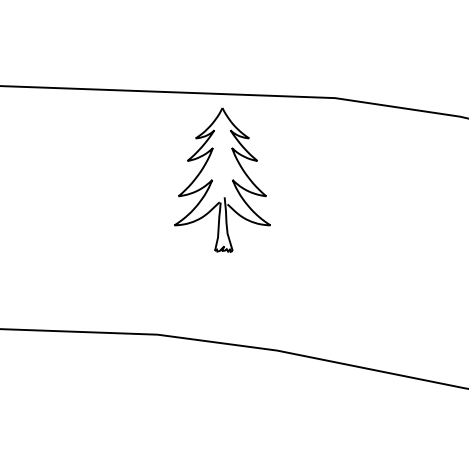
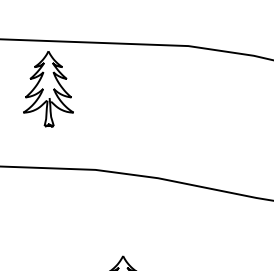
part: (222, 181) -> (48, 89), moved

